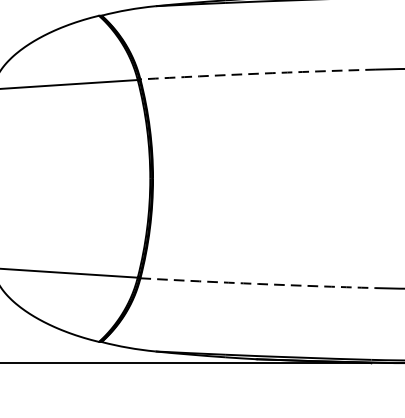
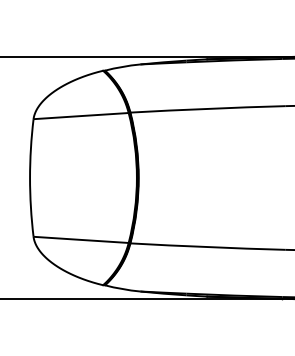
arc: (257, 73) -> (207, 108), dashed -> solid
arc: (257, 284) -> (207, 247), dashed -> solid

